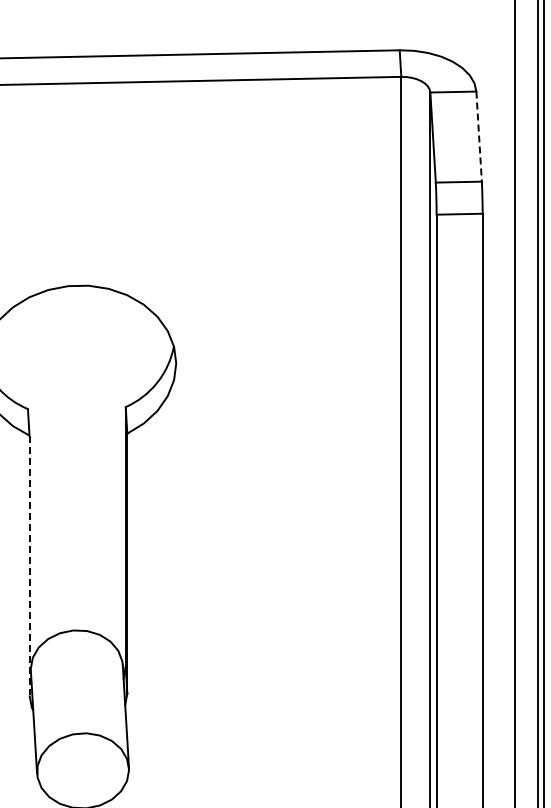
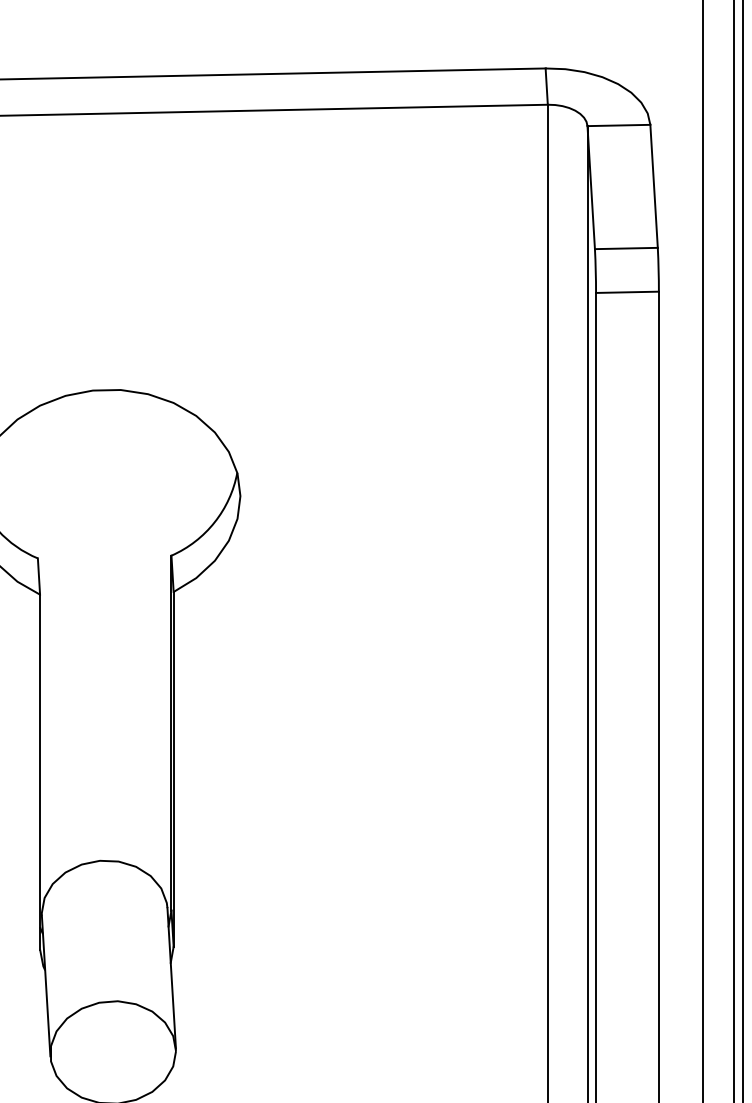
line: (479, 137) -> (654, 187), dashed -> solid
line: (29, 565) -> (40, 772), dashed -> solid

